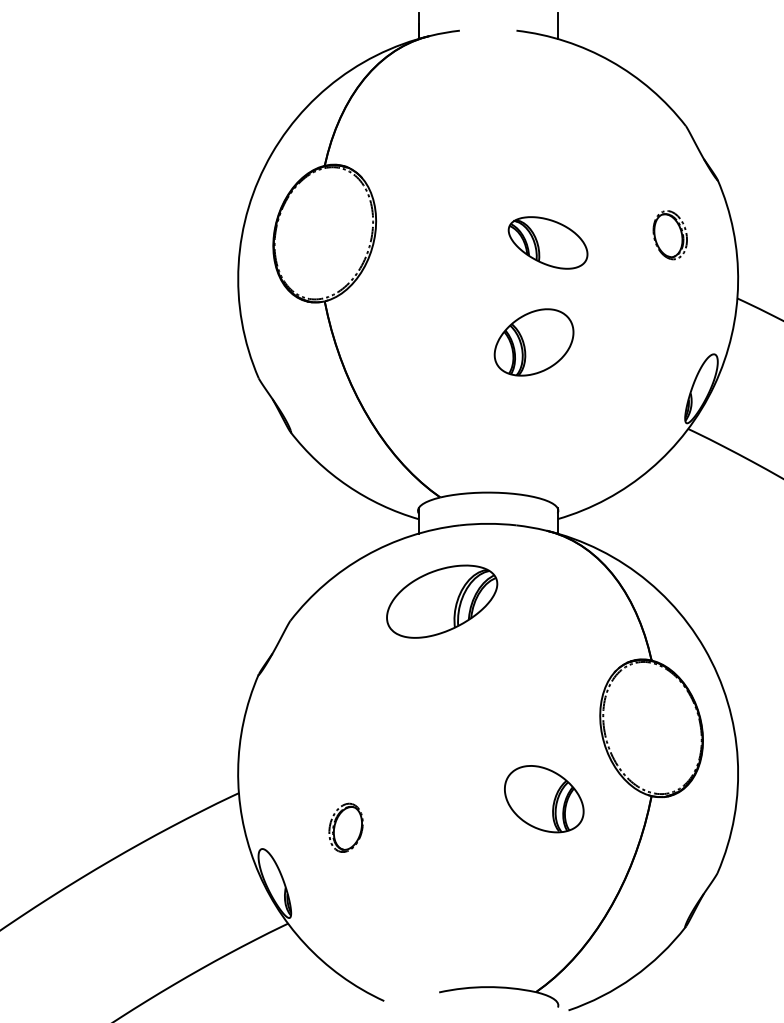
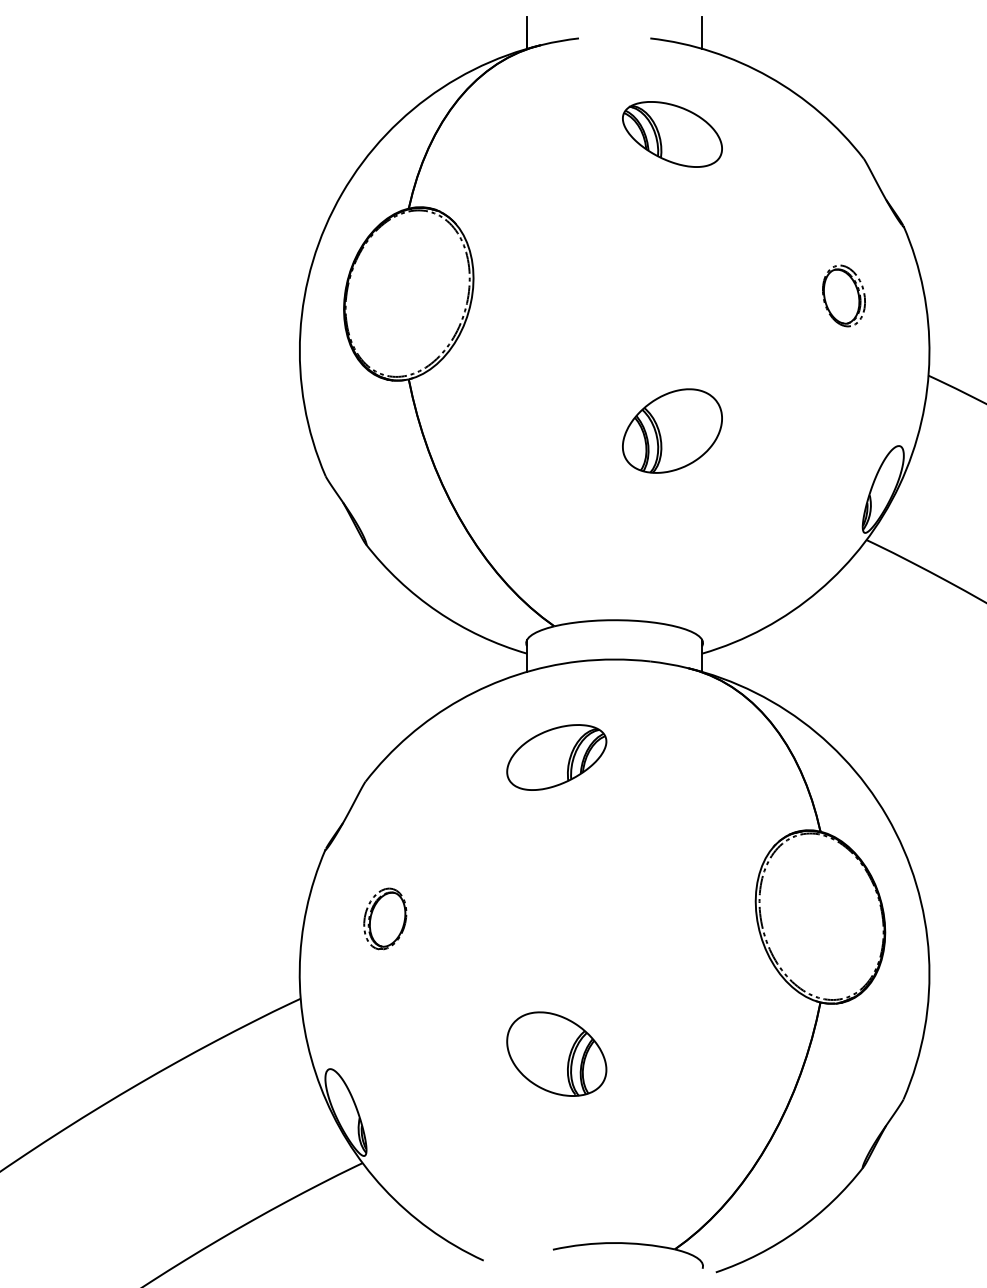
part: (547, 242) -> (671, 133), moved
part: (442, 601) -> (557, 757), size x0.71
part: (544, 799) -> (557, 1054), moved
part: (345, 827) -> (384, 918), moved

